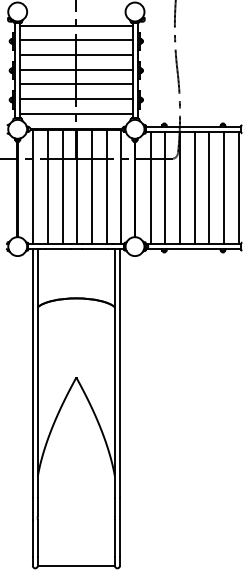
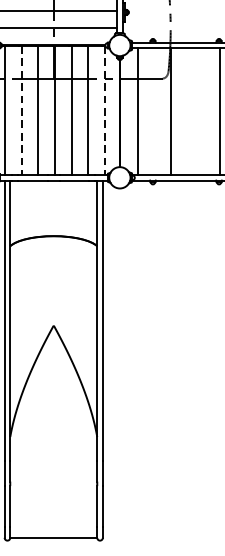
line: (48, 187) -> (22, 111), solid -> dashed
line: (121, 187) -> (104, 111), solid -> dashed
line: (165, 187) -> (154, 111), removed
line: (194, 187) -> (186, 111), removed
line: (209, 187) -> (203, 111), removed

